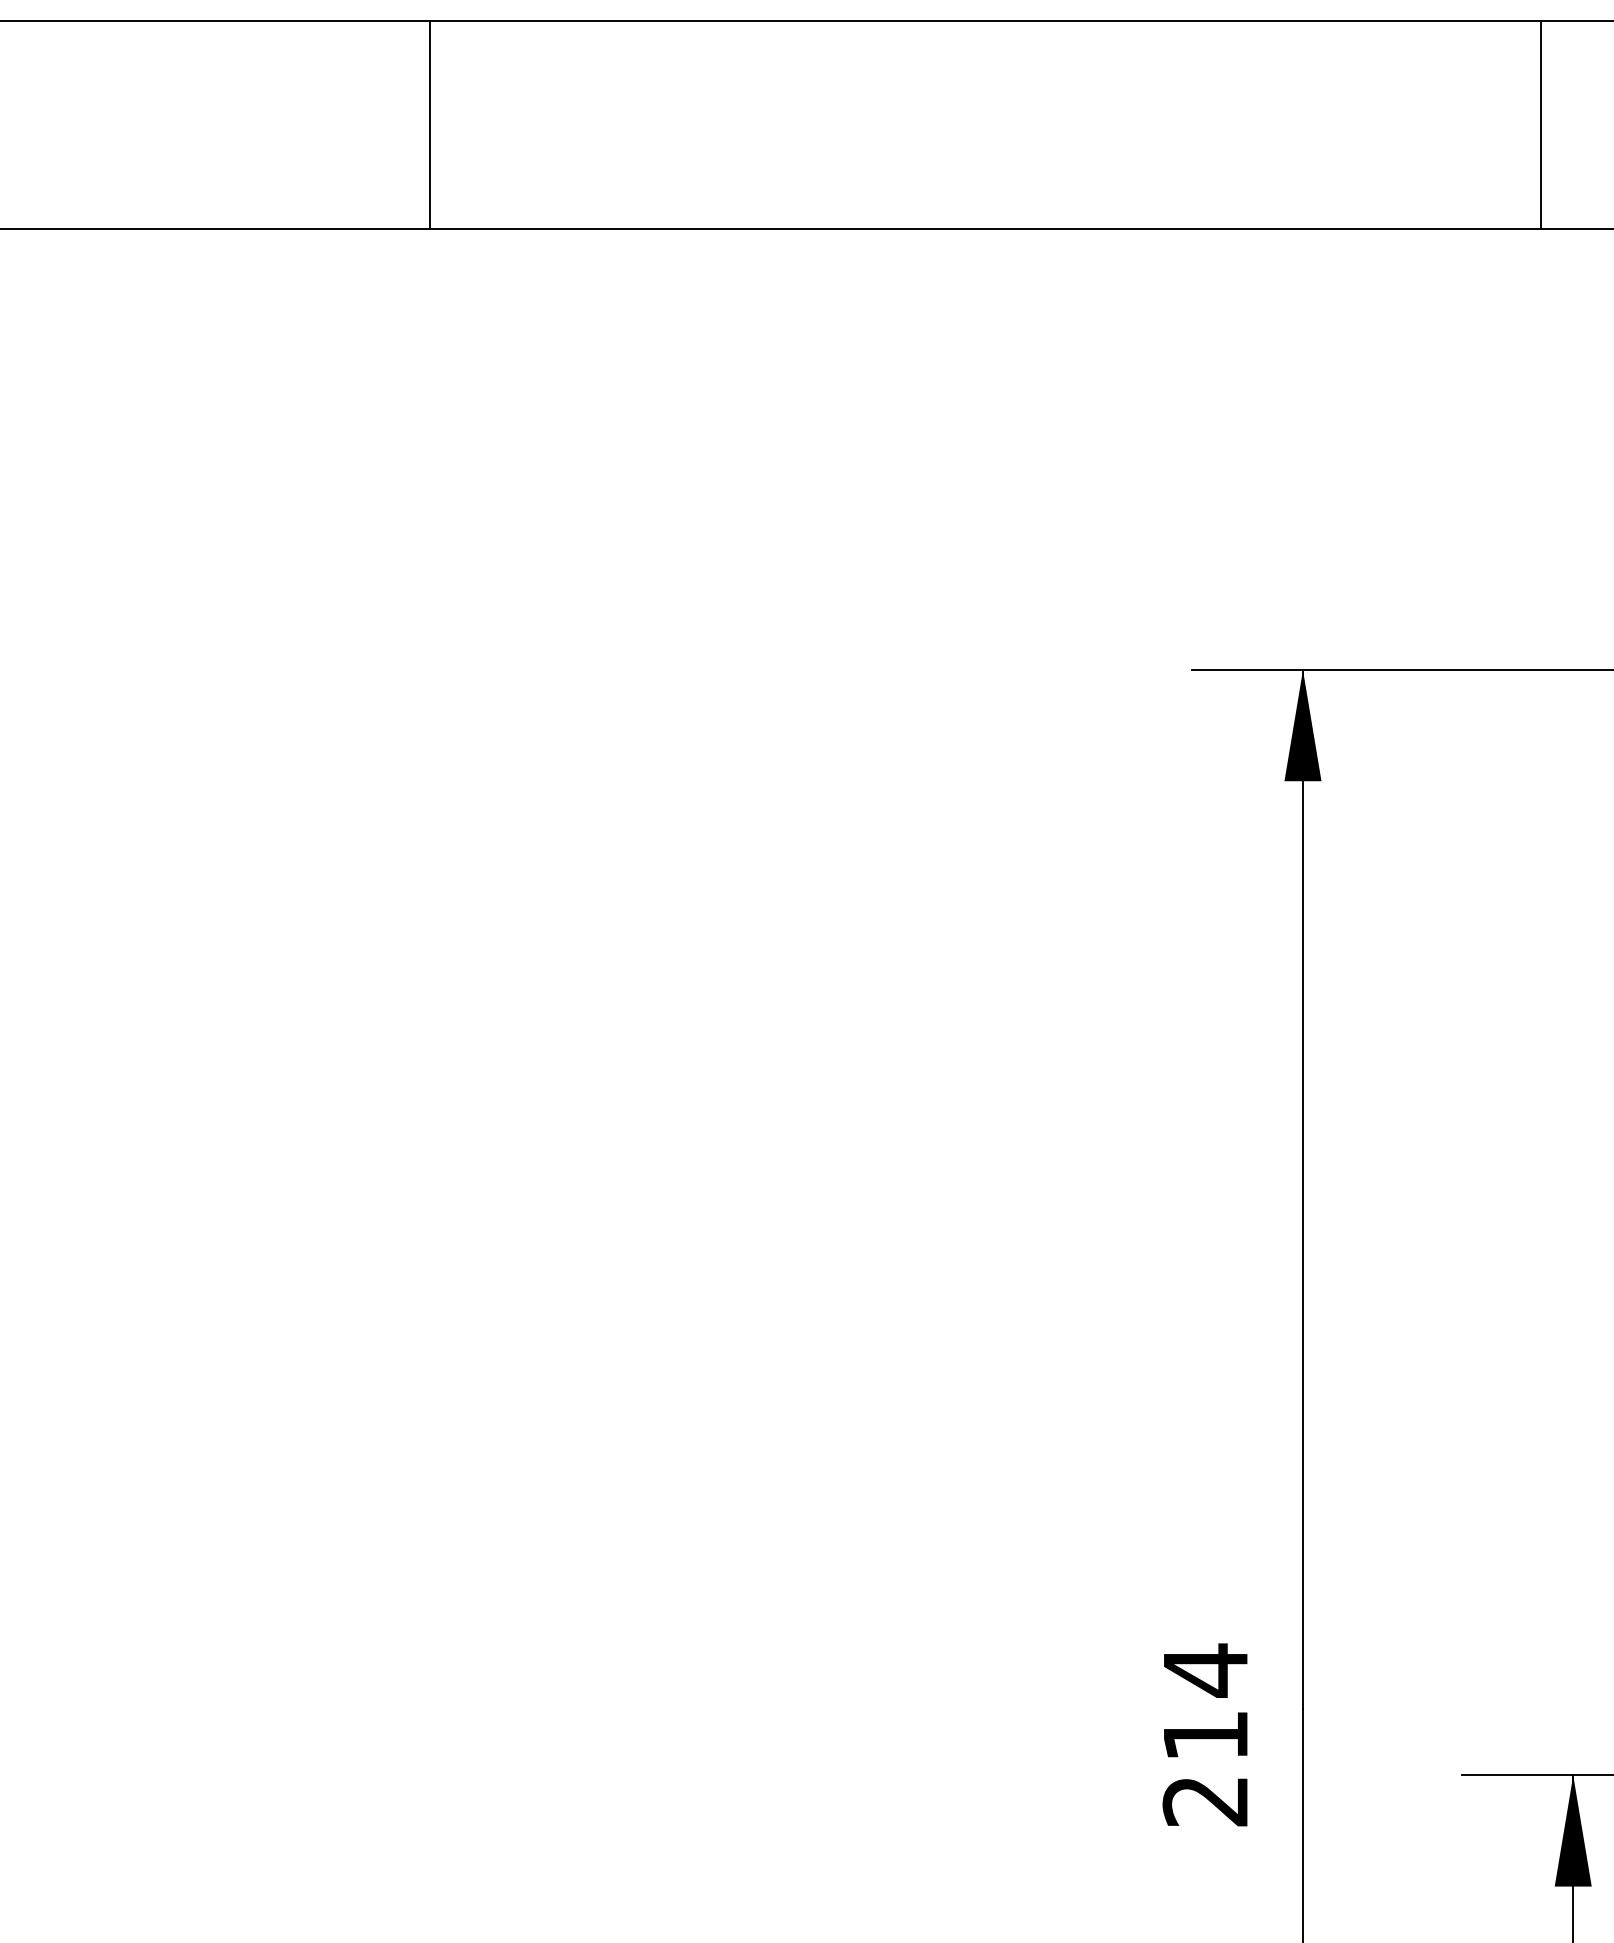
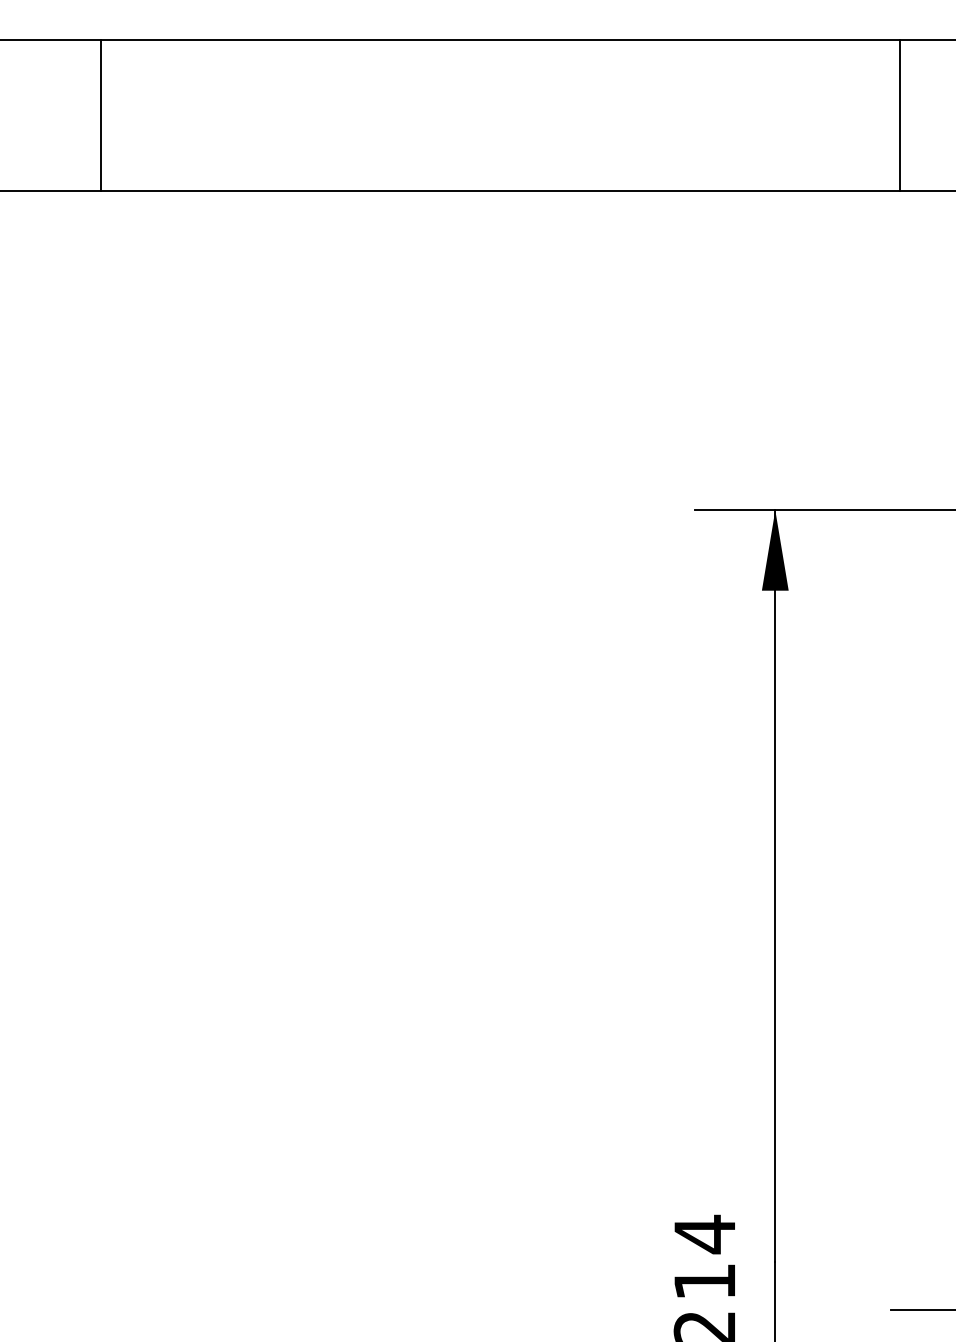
line: (429, 124) -> (100, 115), moved
line: (1541, 124) -> (900, 115), moved

